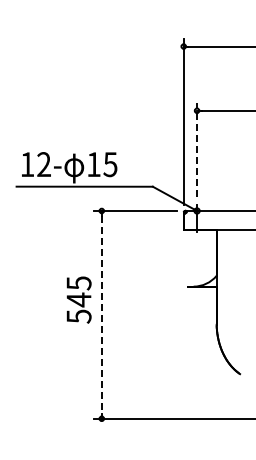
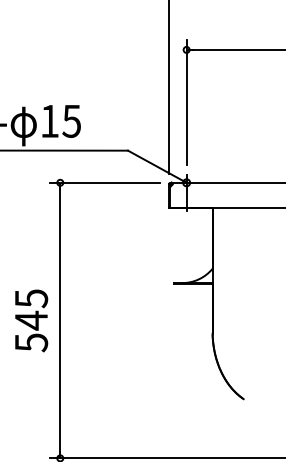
line: (197, 149) -> (187, 101), dashed -> solid
text: (78, 299) -> (30, 320), moved
line: (101, 315) -> (59, 321), dashed -> solid

